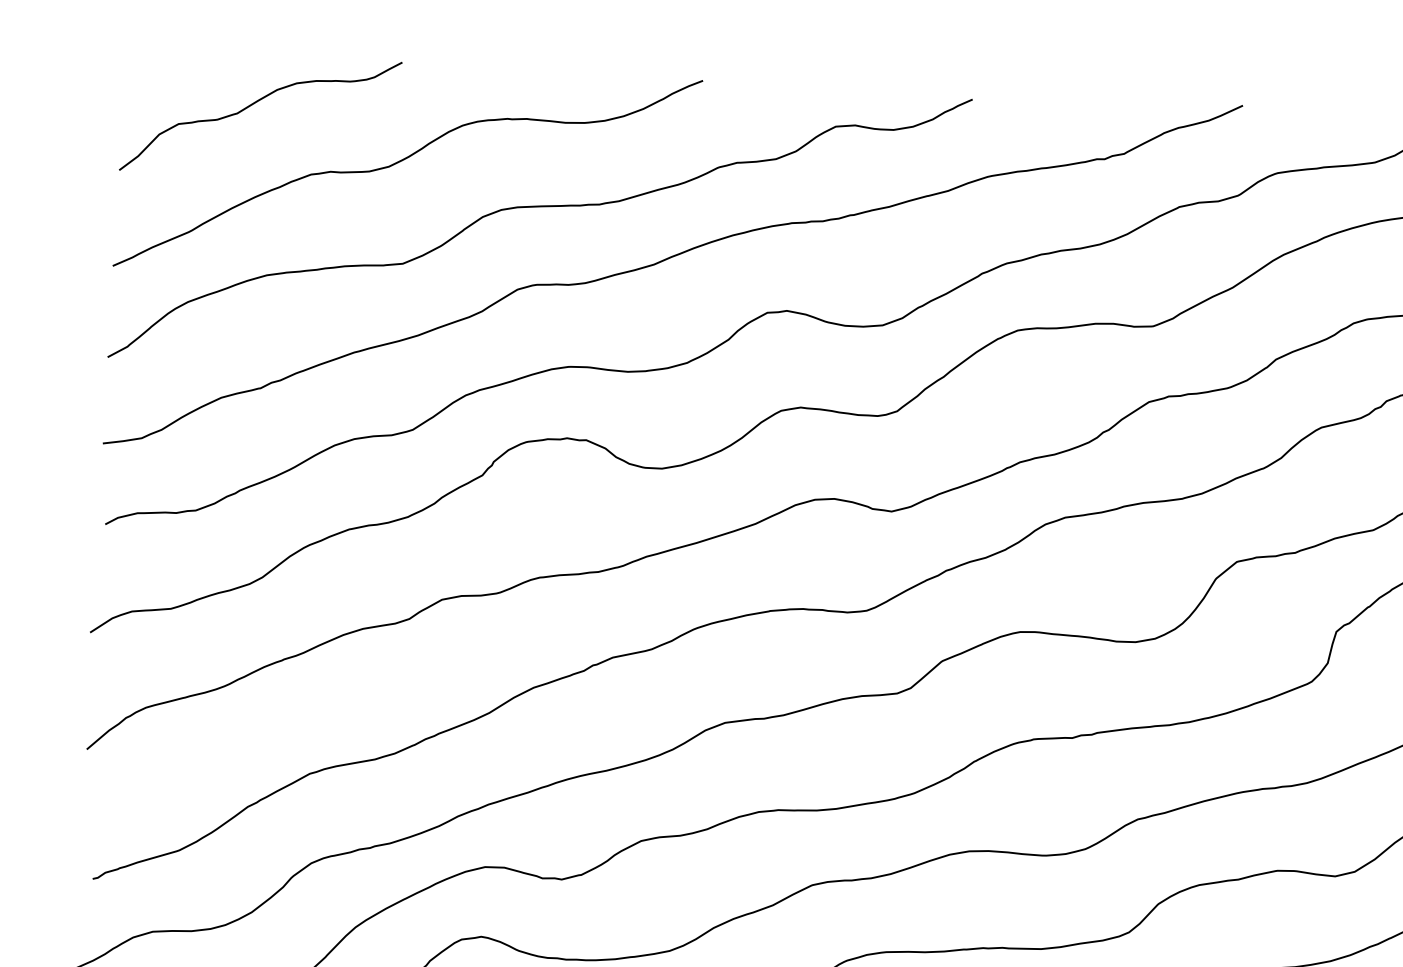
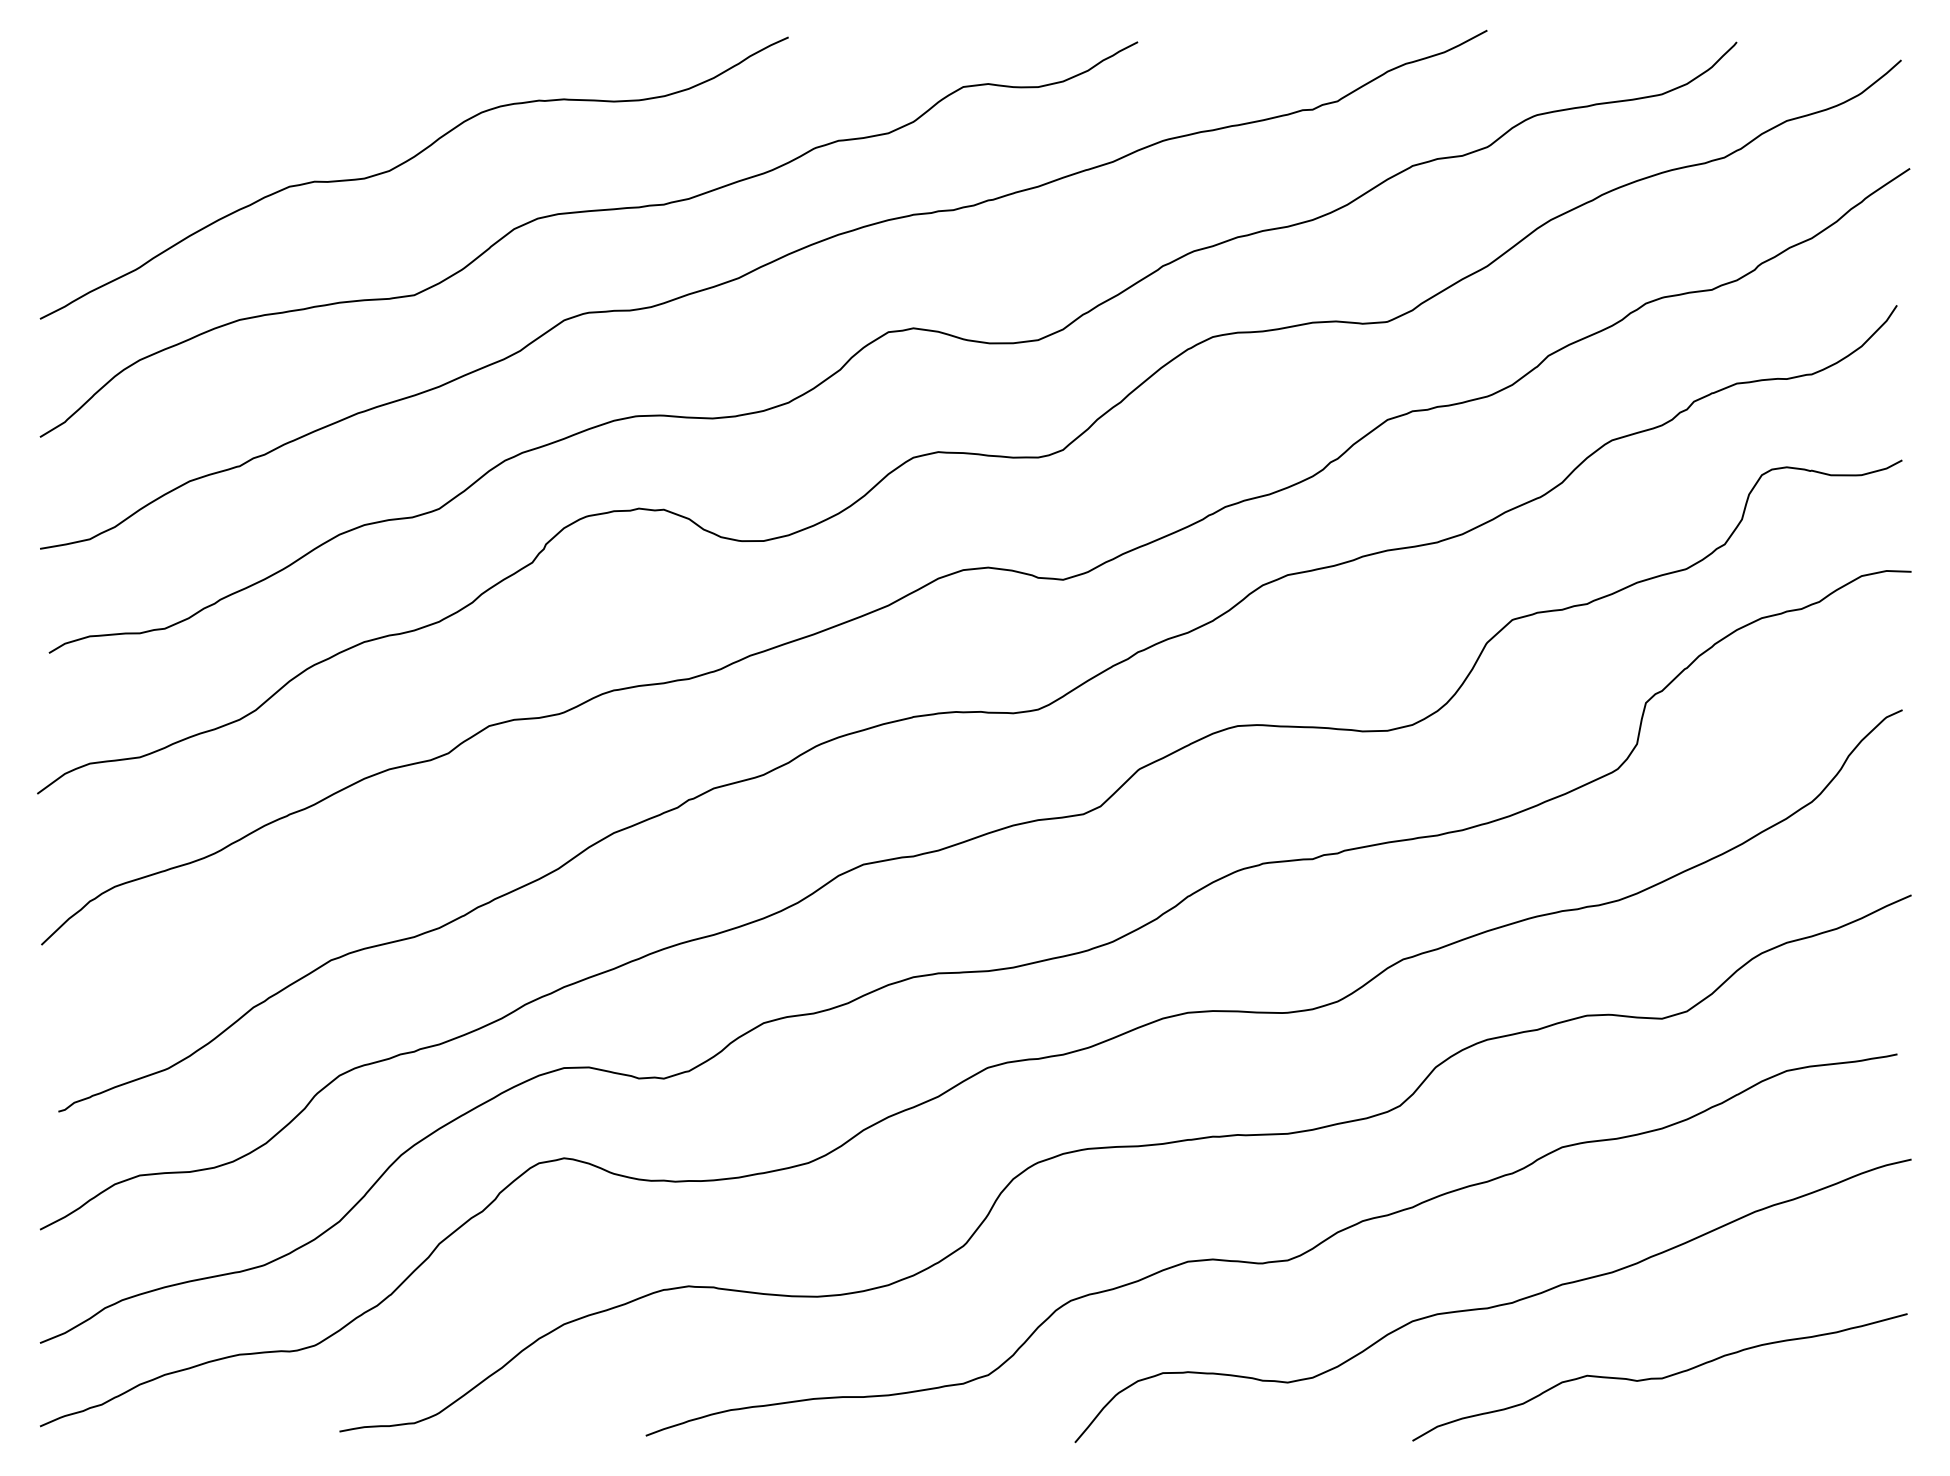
curve: (253, 104) -> (210, 100), removed

